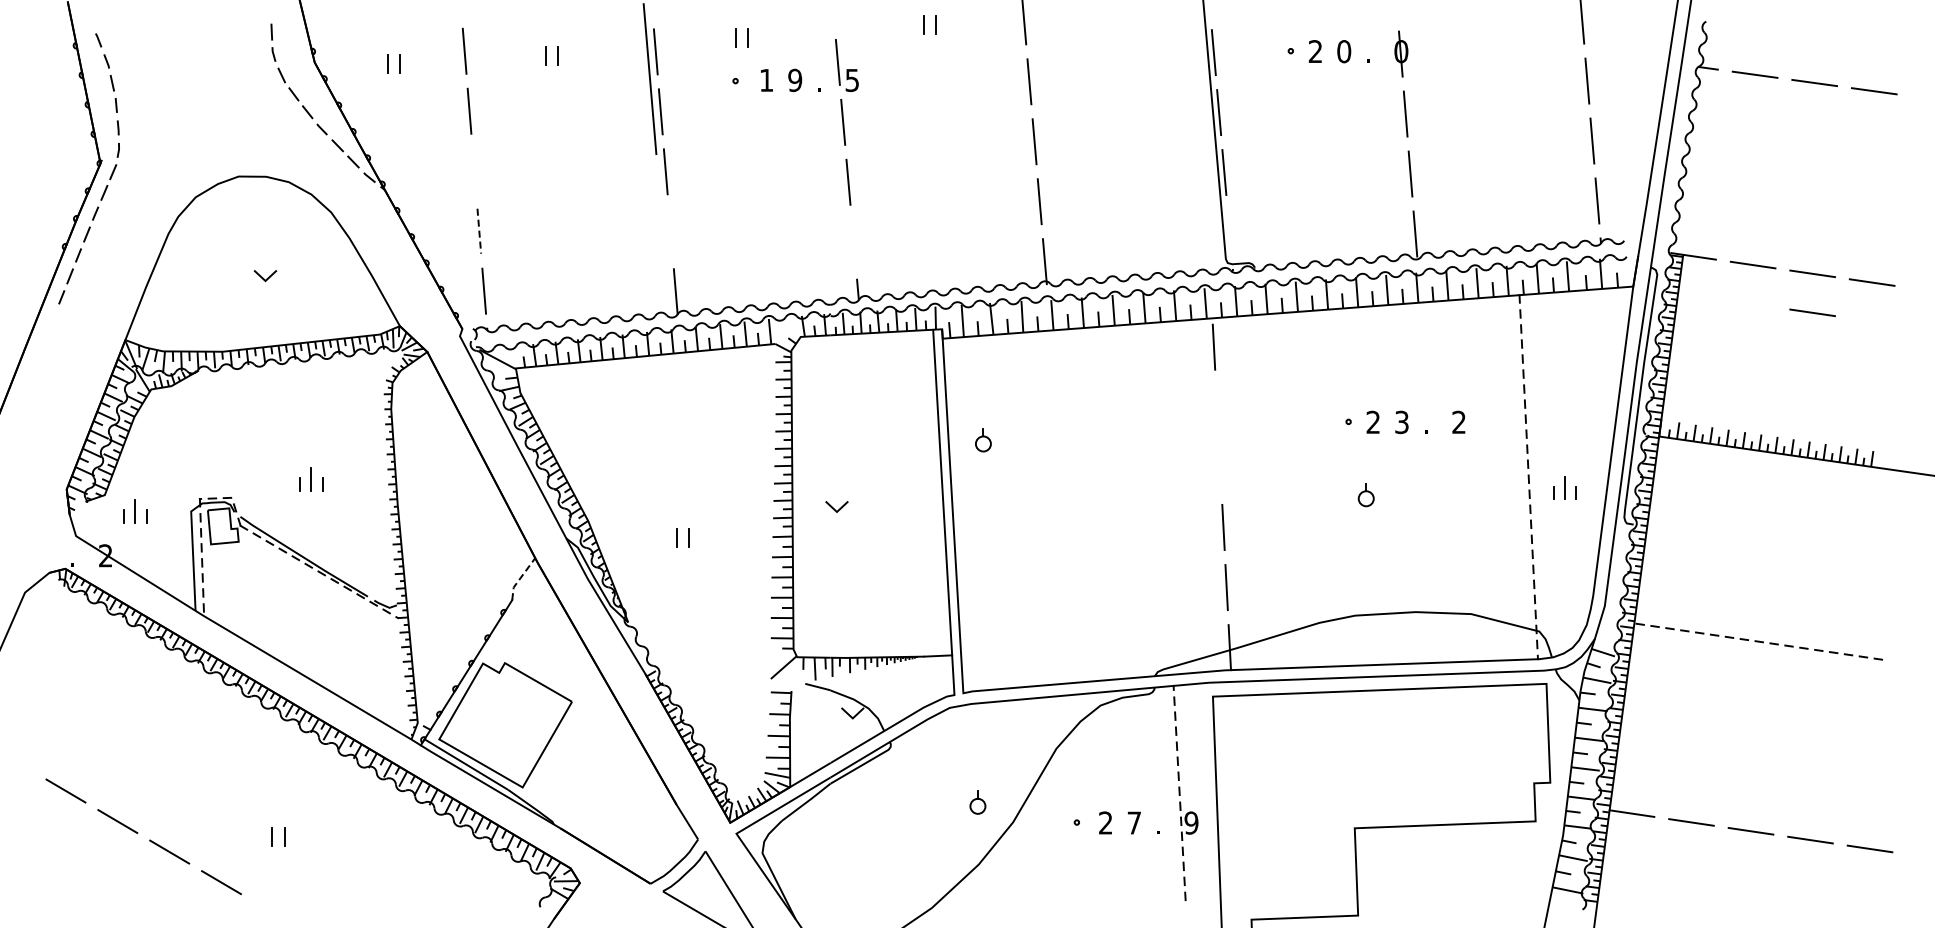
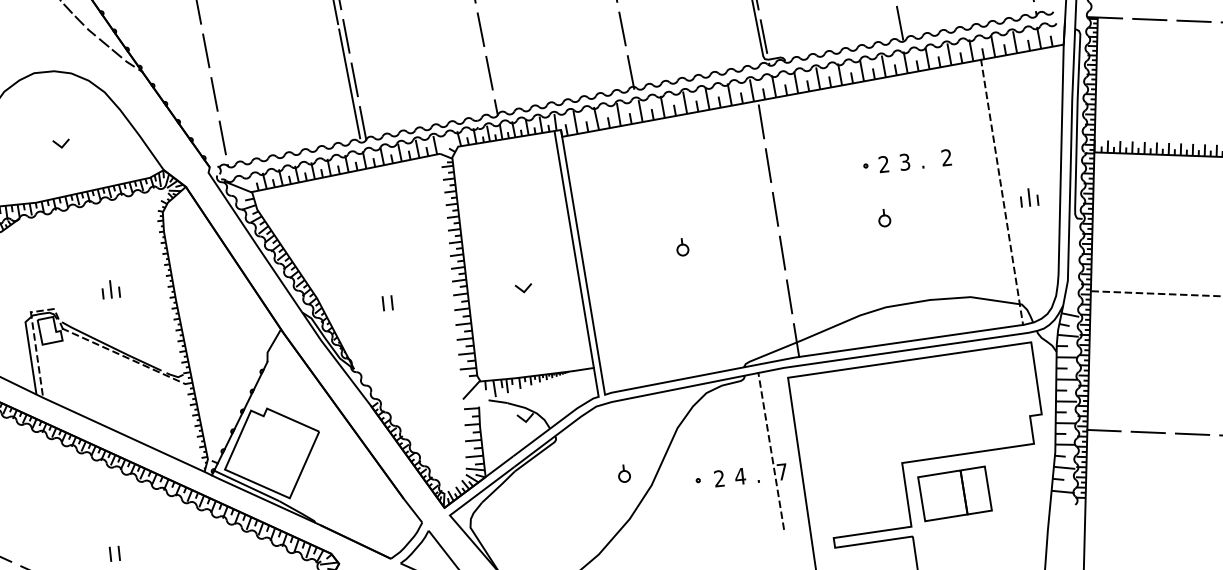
line: (474, 170) -> (206, 50), added
line: (479, 231) -> (214, 94), dashed -> solid
line: (670, 231) -> (354, 79), added
line: (1229, 231) -> (763, 35), added
line: (662, 236) -> (349, 83), added
line: (853, 241) -> (489, 72), added
line: (1812, 312) -> (1196, 49), removed
line: (1217, 406) -> (768, 164), added
part: (983, 440) -> (682, 247), moved
line: (1220, 466) -> (775, 208), added
line: (834, 508) -> (522, 289), moved
line: (520, 577) -> (271, 344), dashed -> solid
text: (1134, 822) -> (740, 476), 7 -> 4
text: (1191, 822) -> (782, 471), 9 -> 7
part: (1421, 877) -> (954, 493), added

